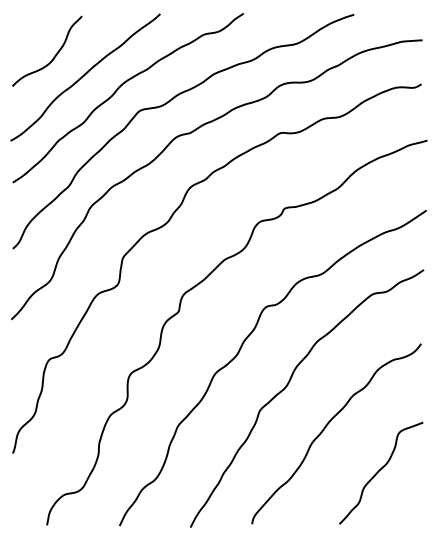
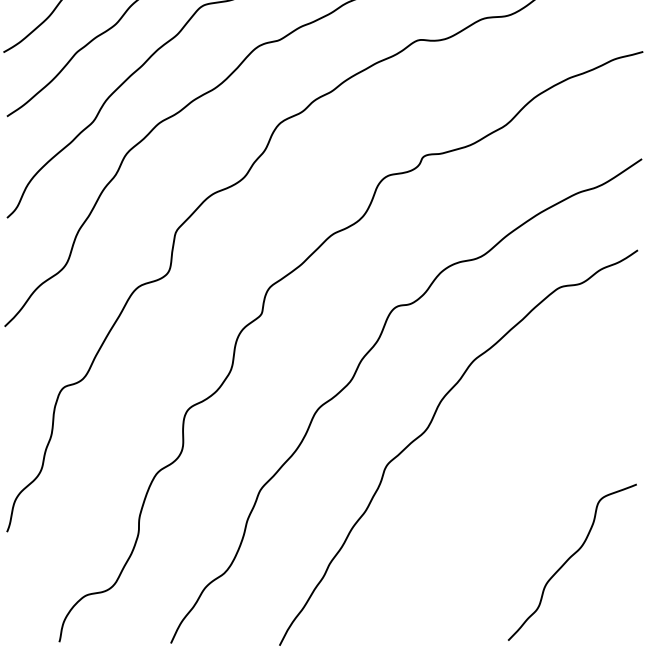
curve: (326, 427) -> (488, 492), removed

